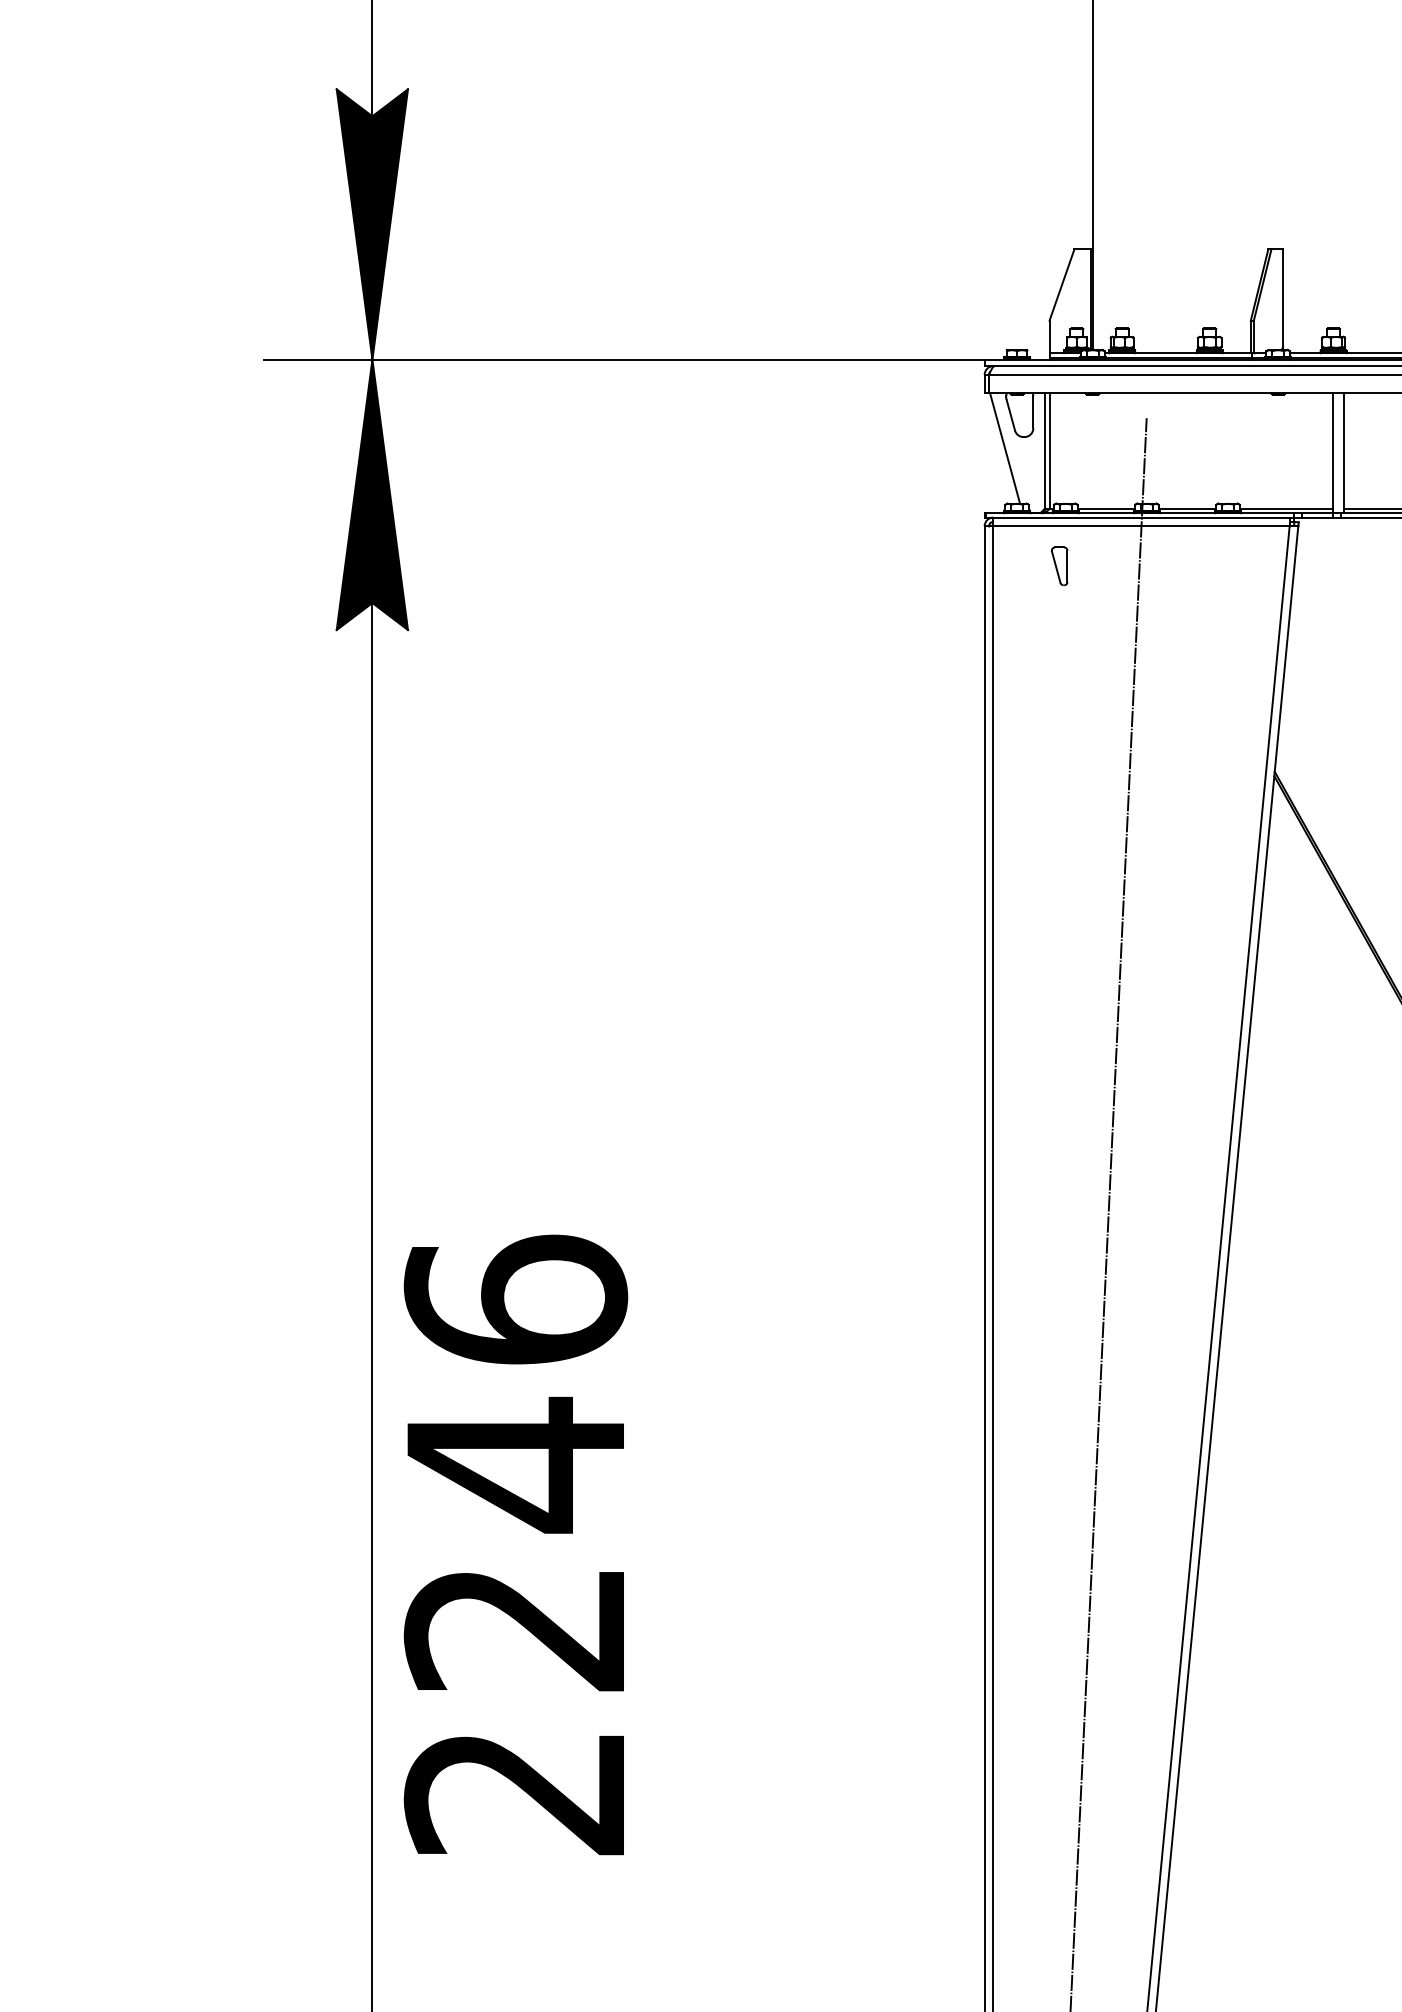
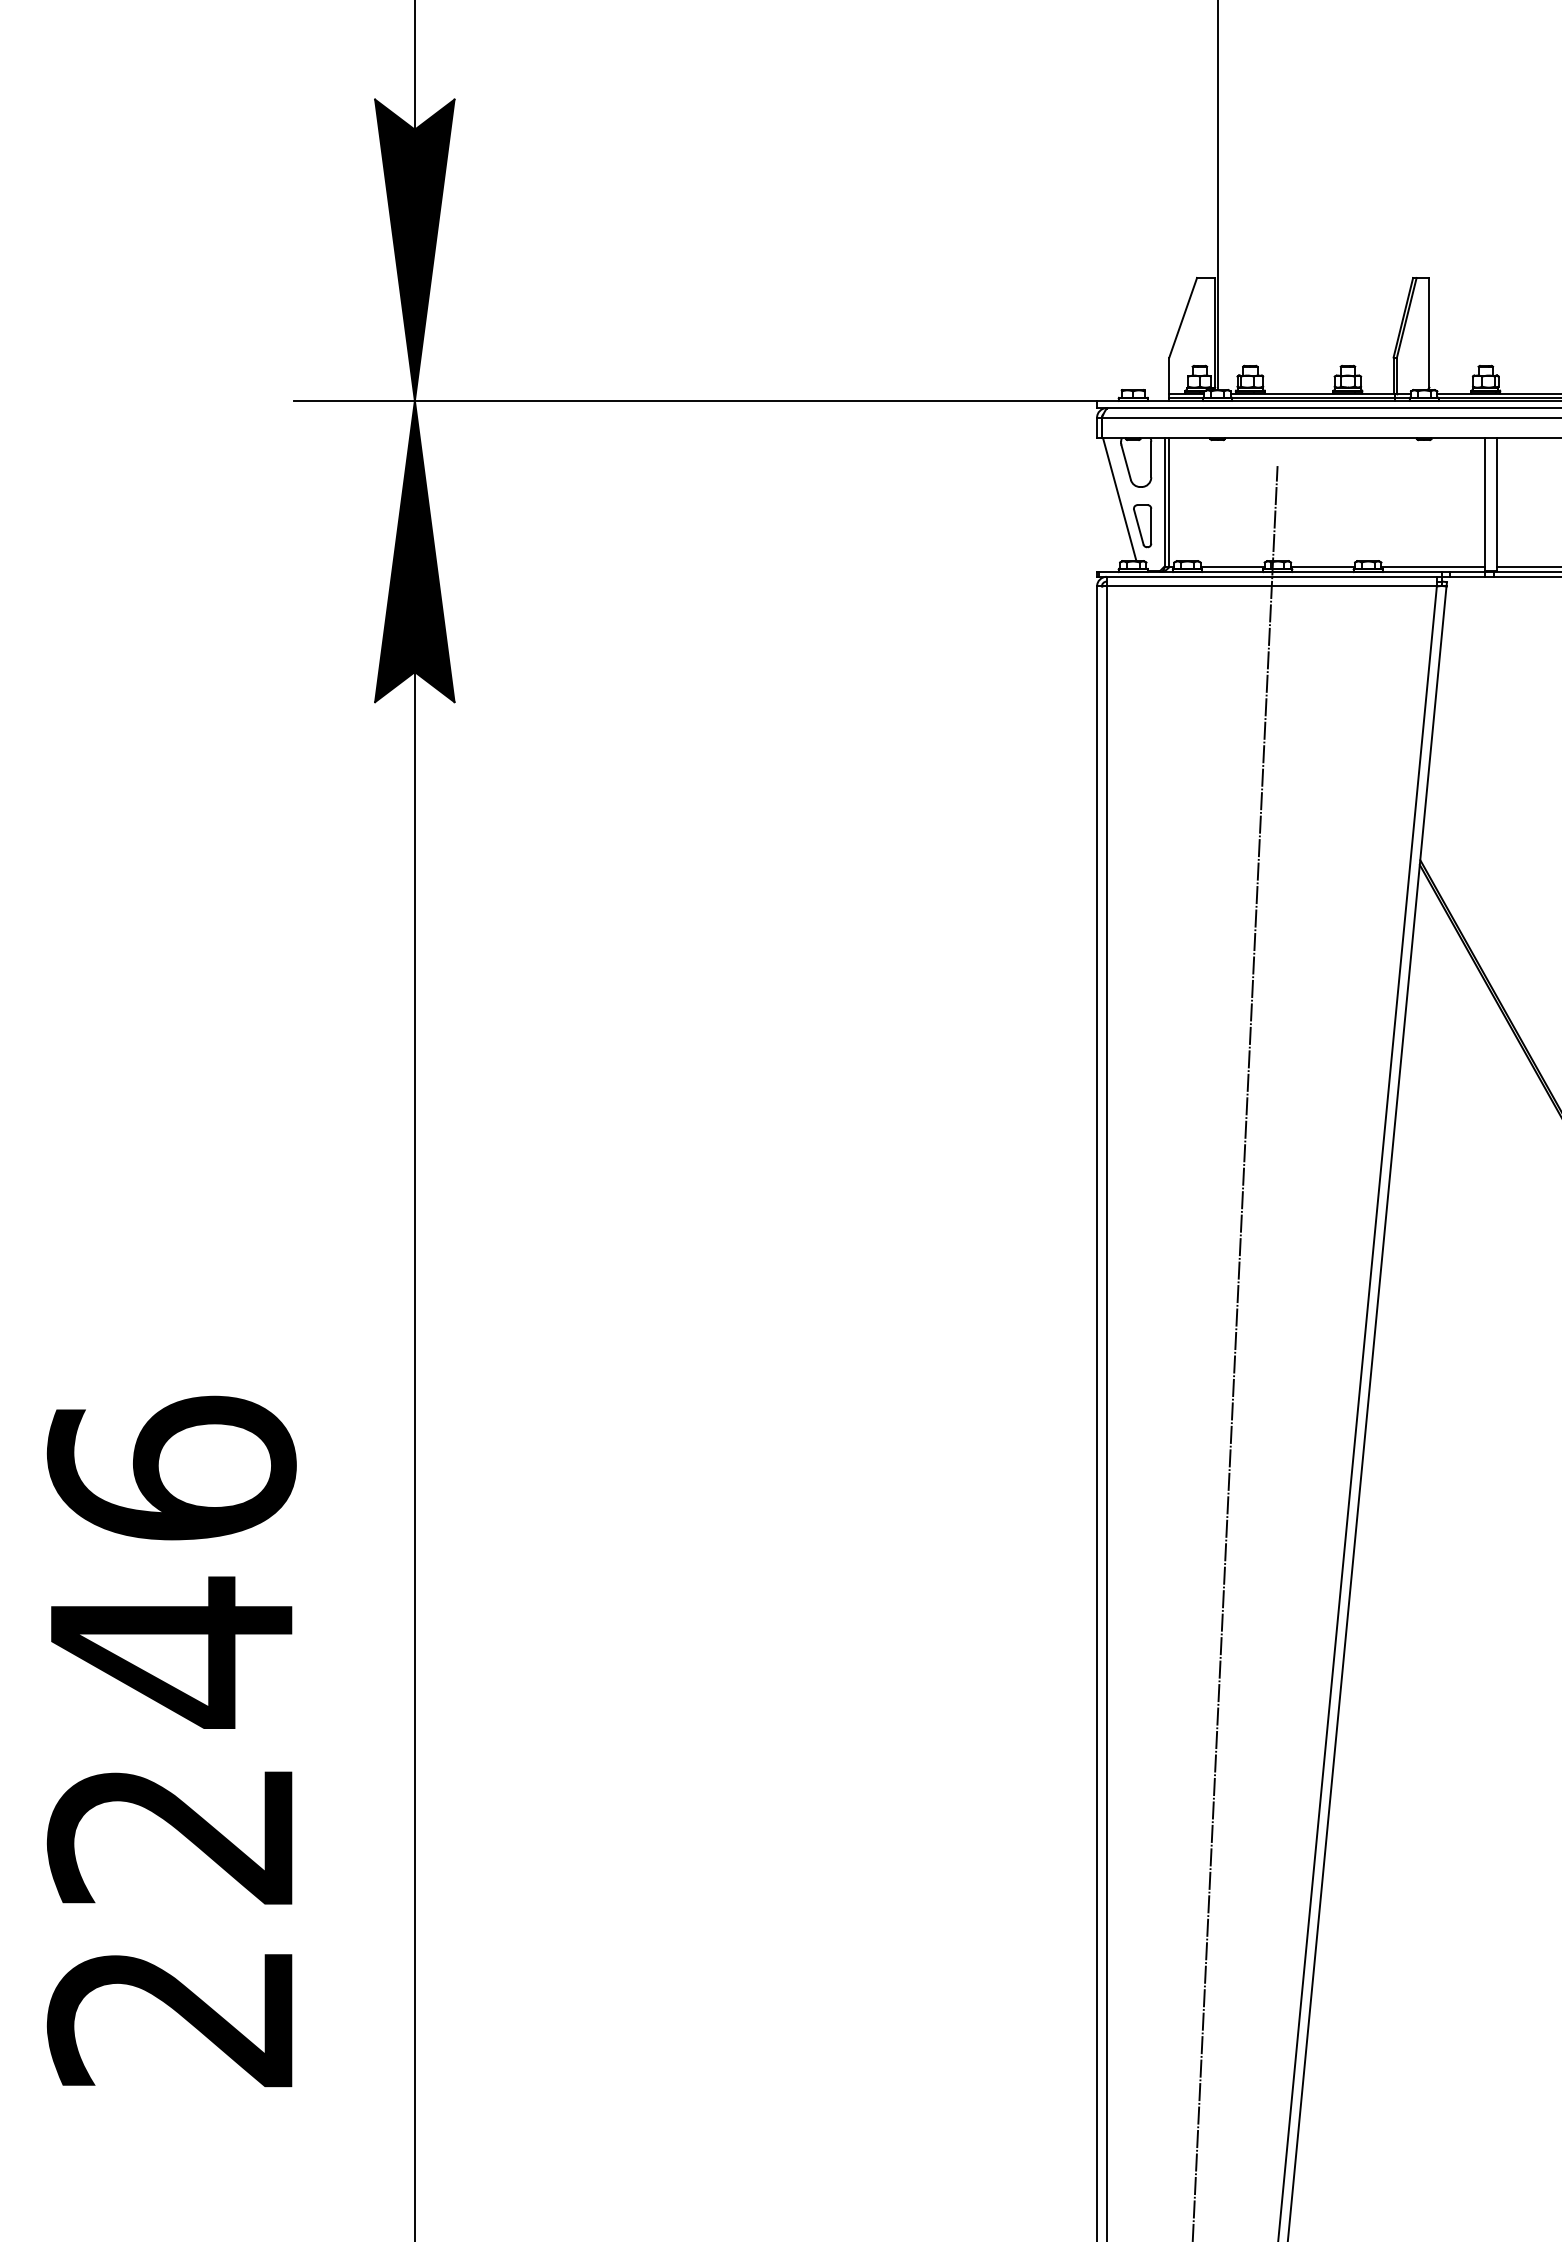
part: (1059, 566) -> (1142, 526), moved
text: (515, 1544) -> (171, 1741), moved

